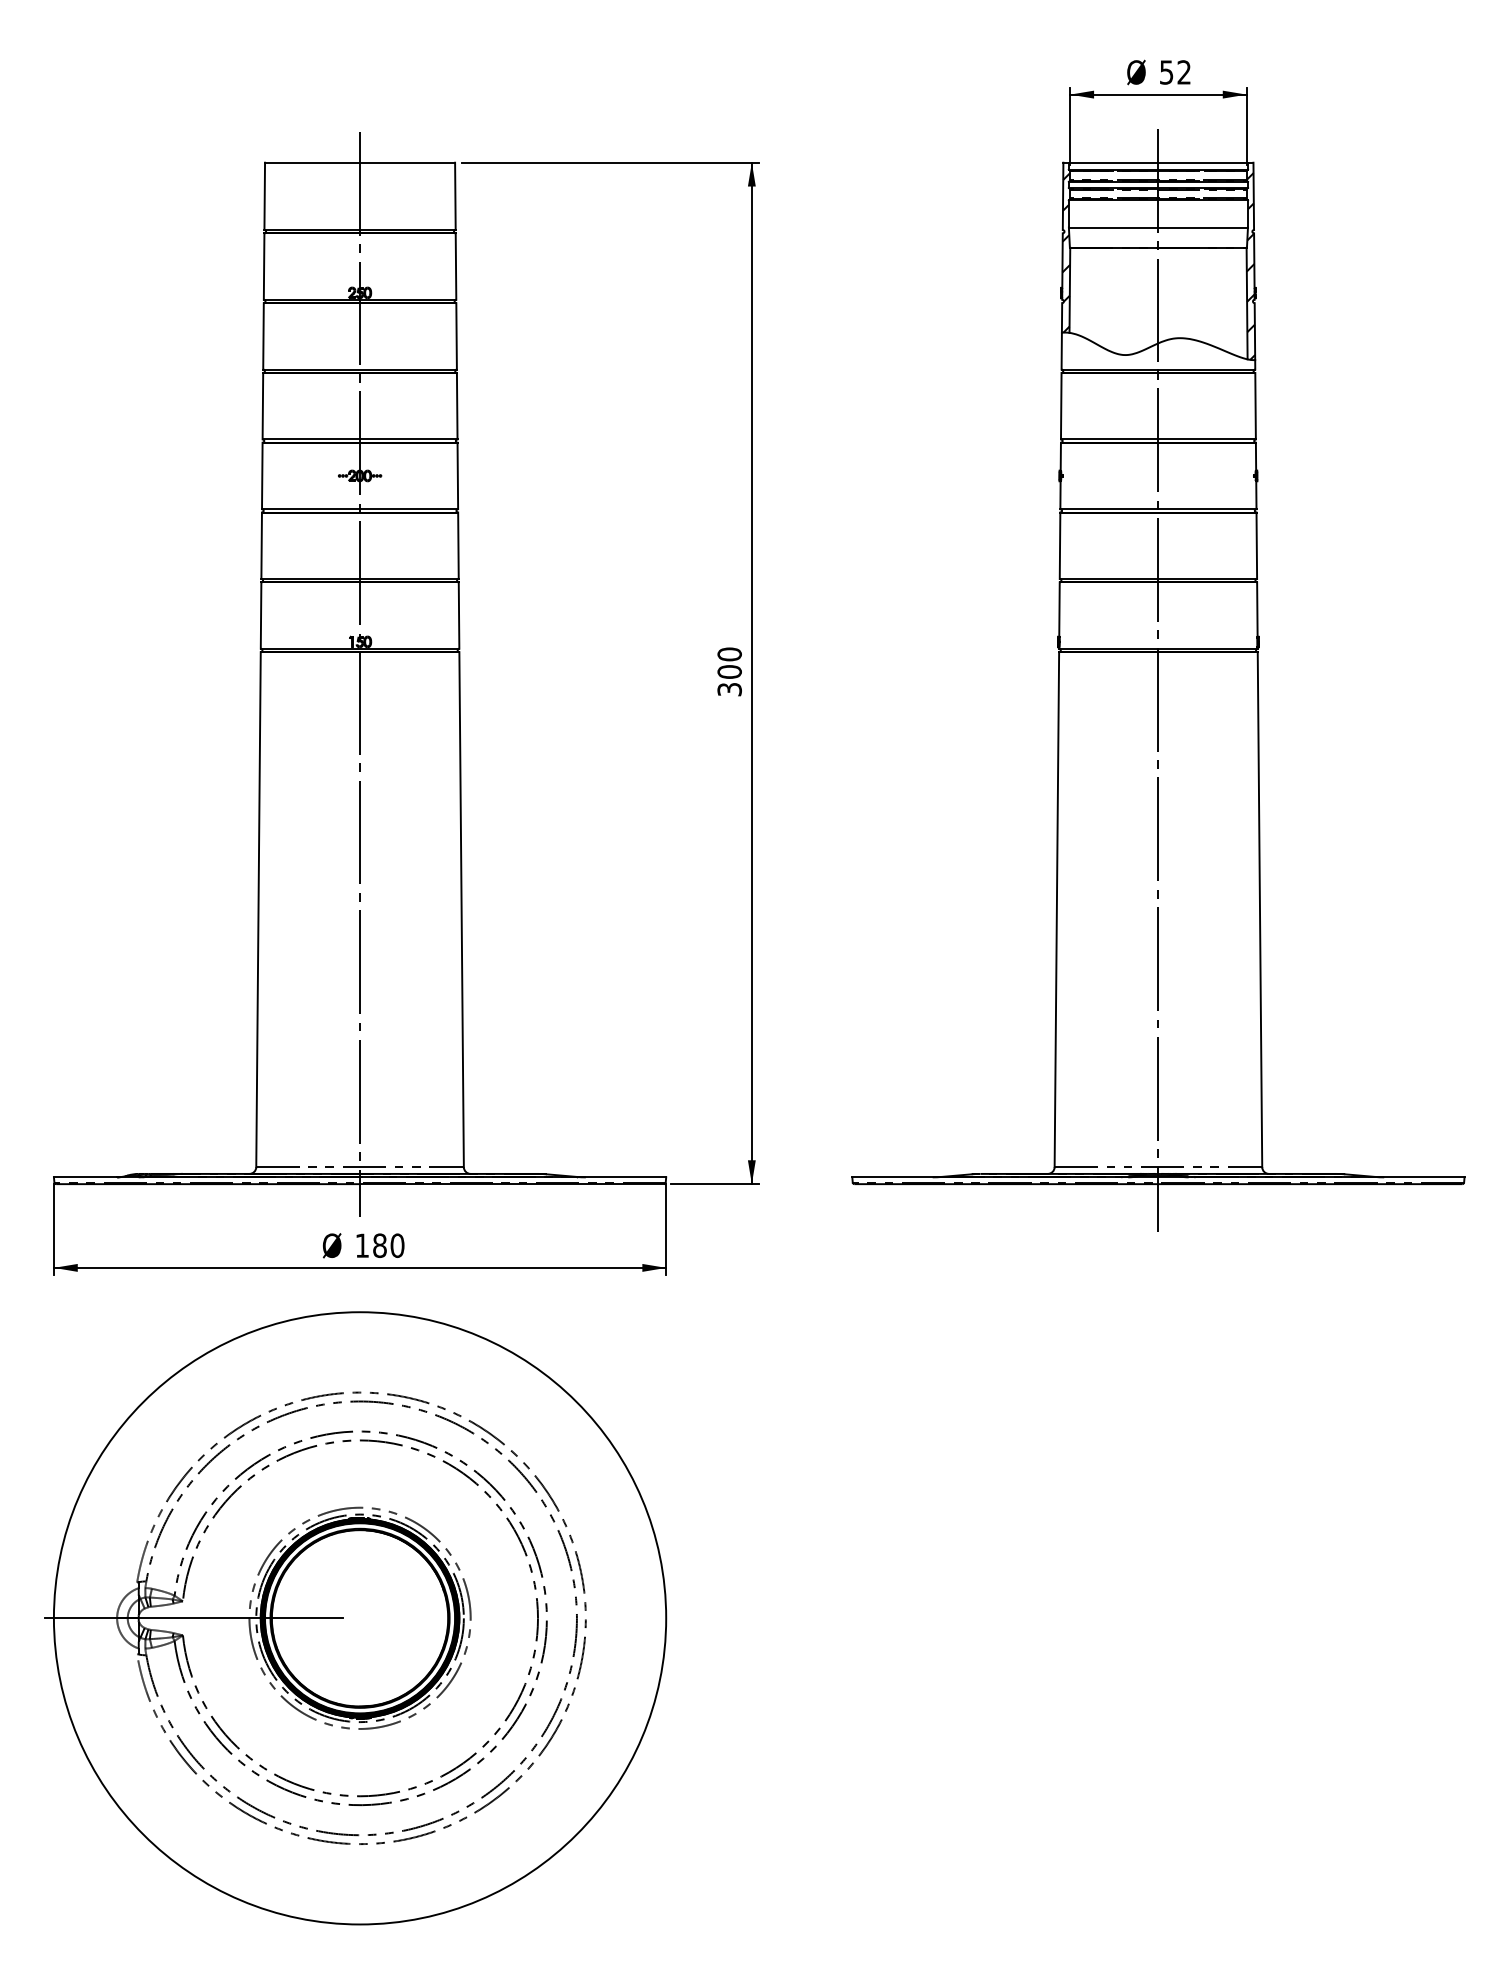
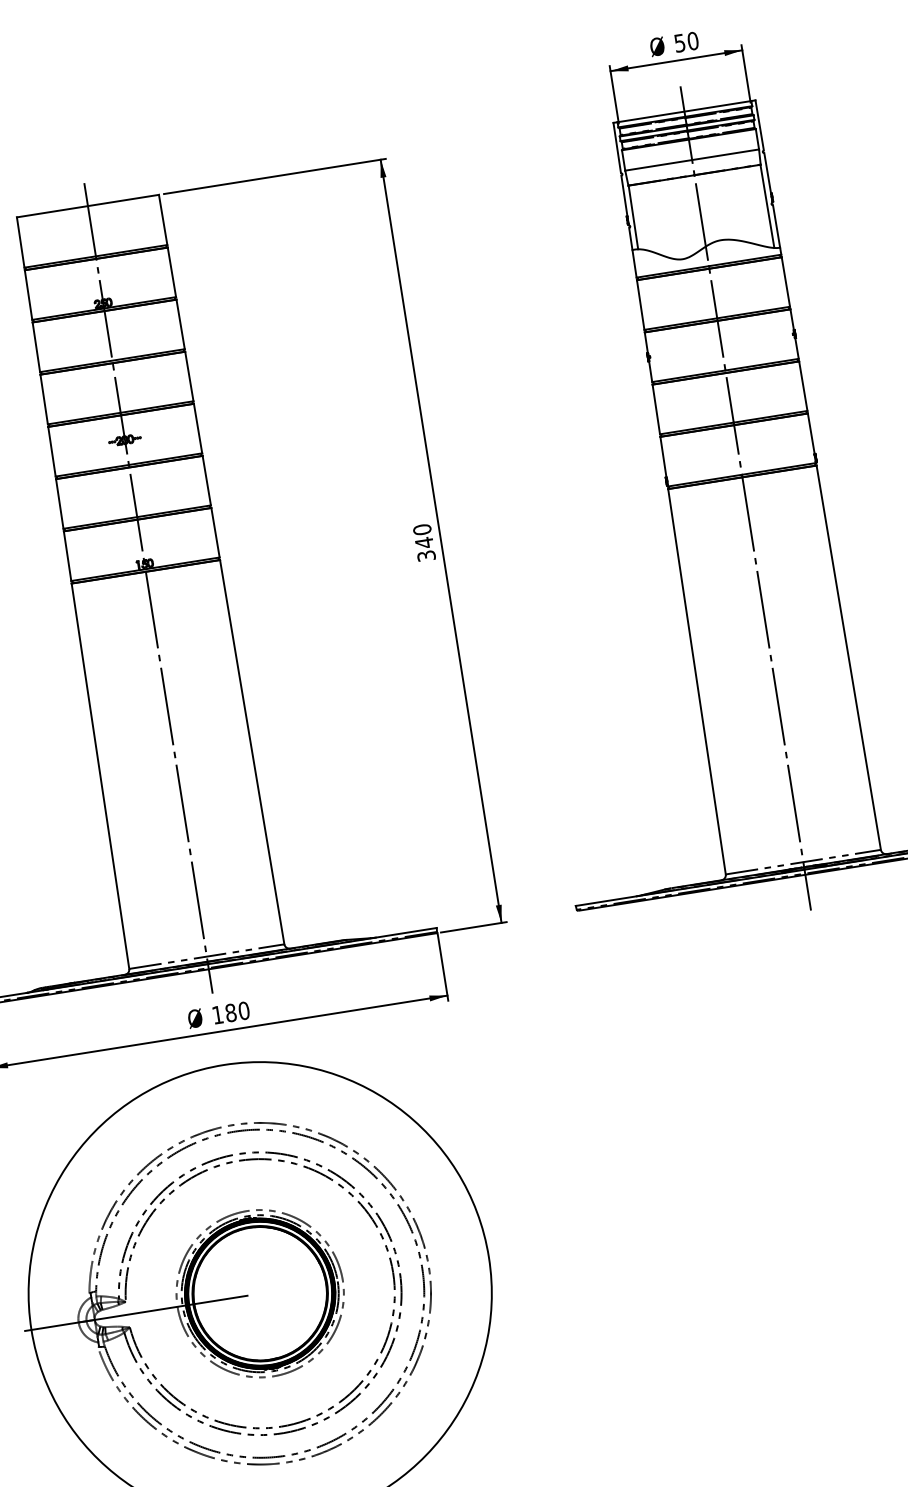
text: (1184, 72) -> (693, 41), 52 -> 50
hatch: (1066, 252) -> (626, 189), removed
hatch: (1250, 266) -> (765, 178), removed
text: (729, 671) -> (424, 542), 300 -> 340

